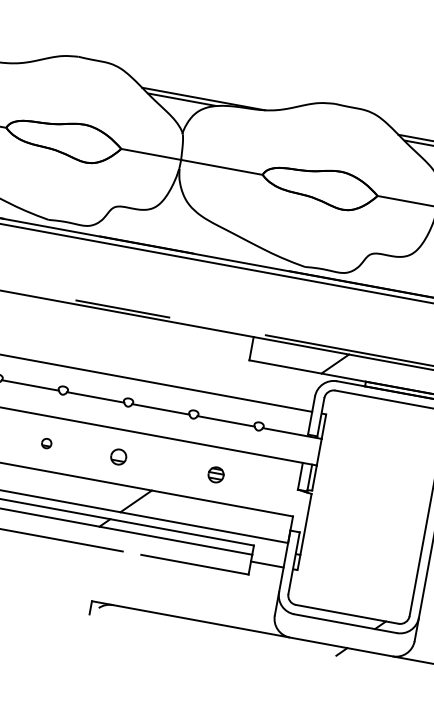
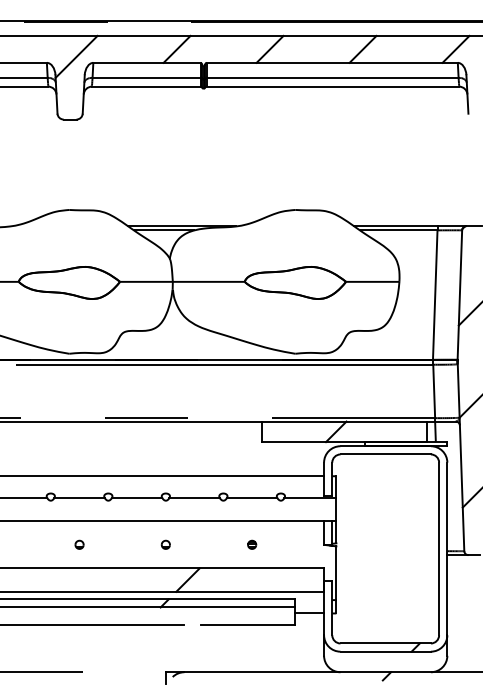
part: (46, 443) -> (79, 544), moved
part: (118, 456) -> (165, 544), size x0.62
part: (216, 474) -> (252, 544), size x0.62

